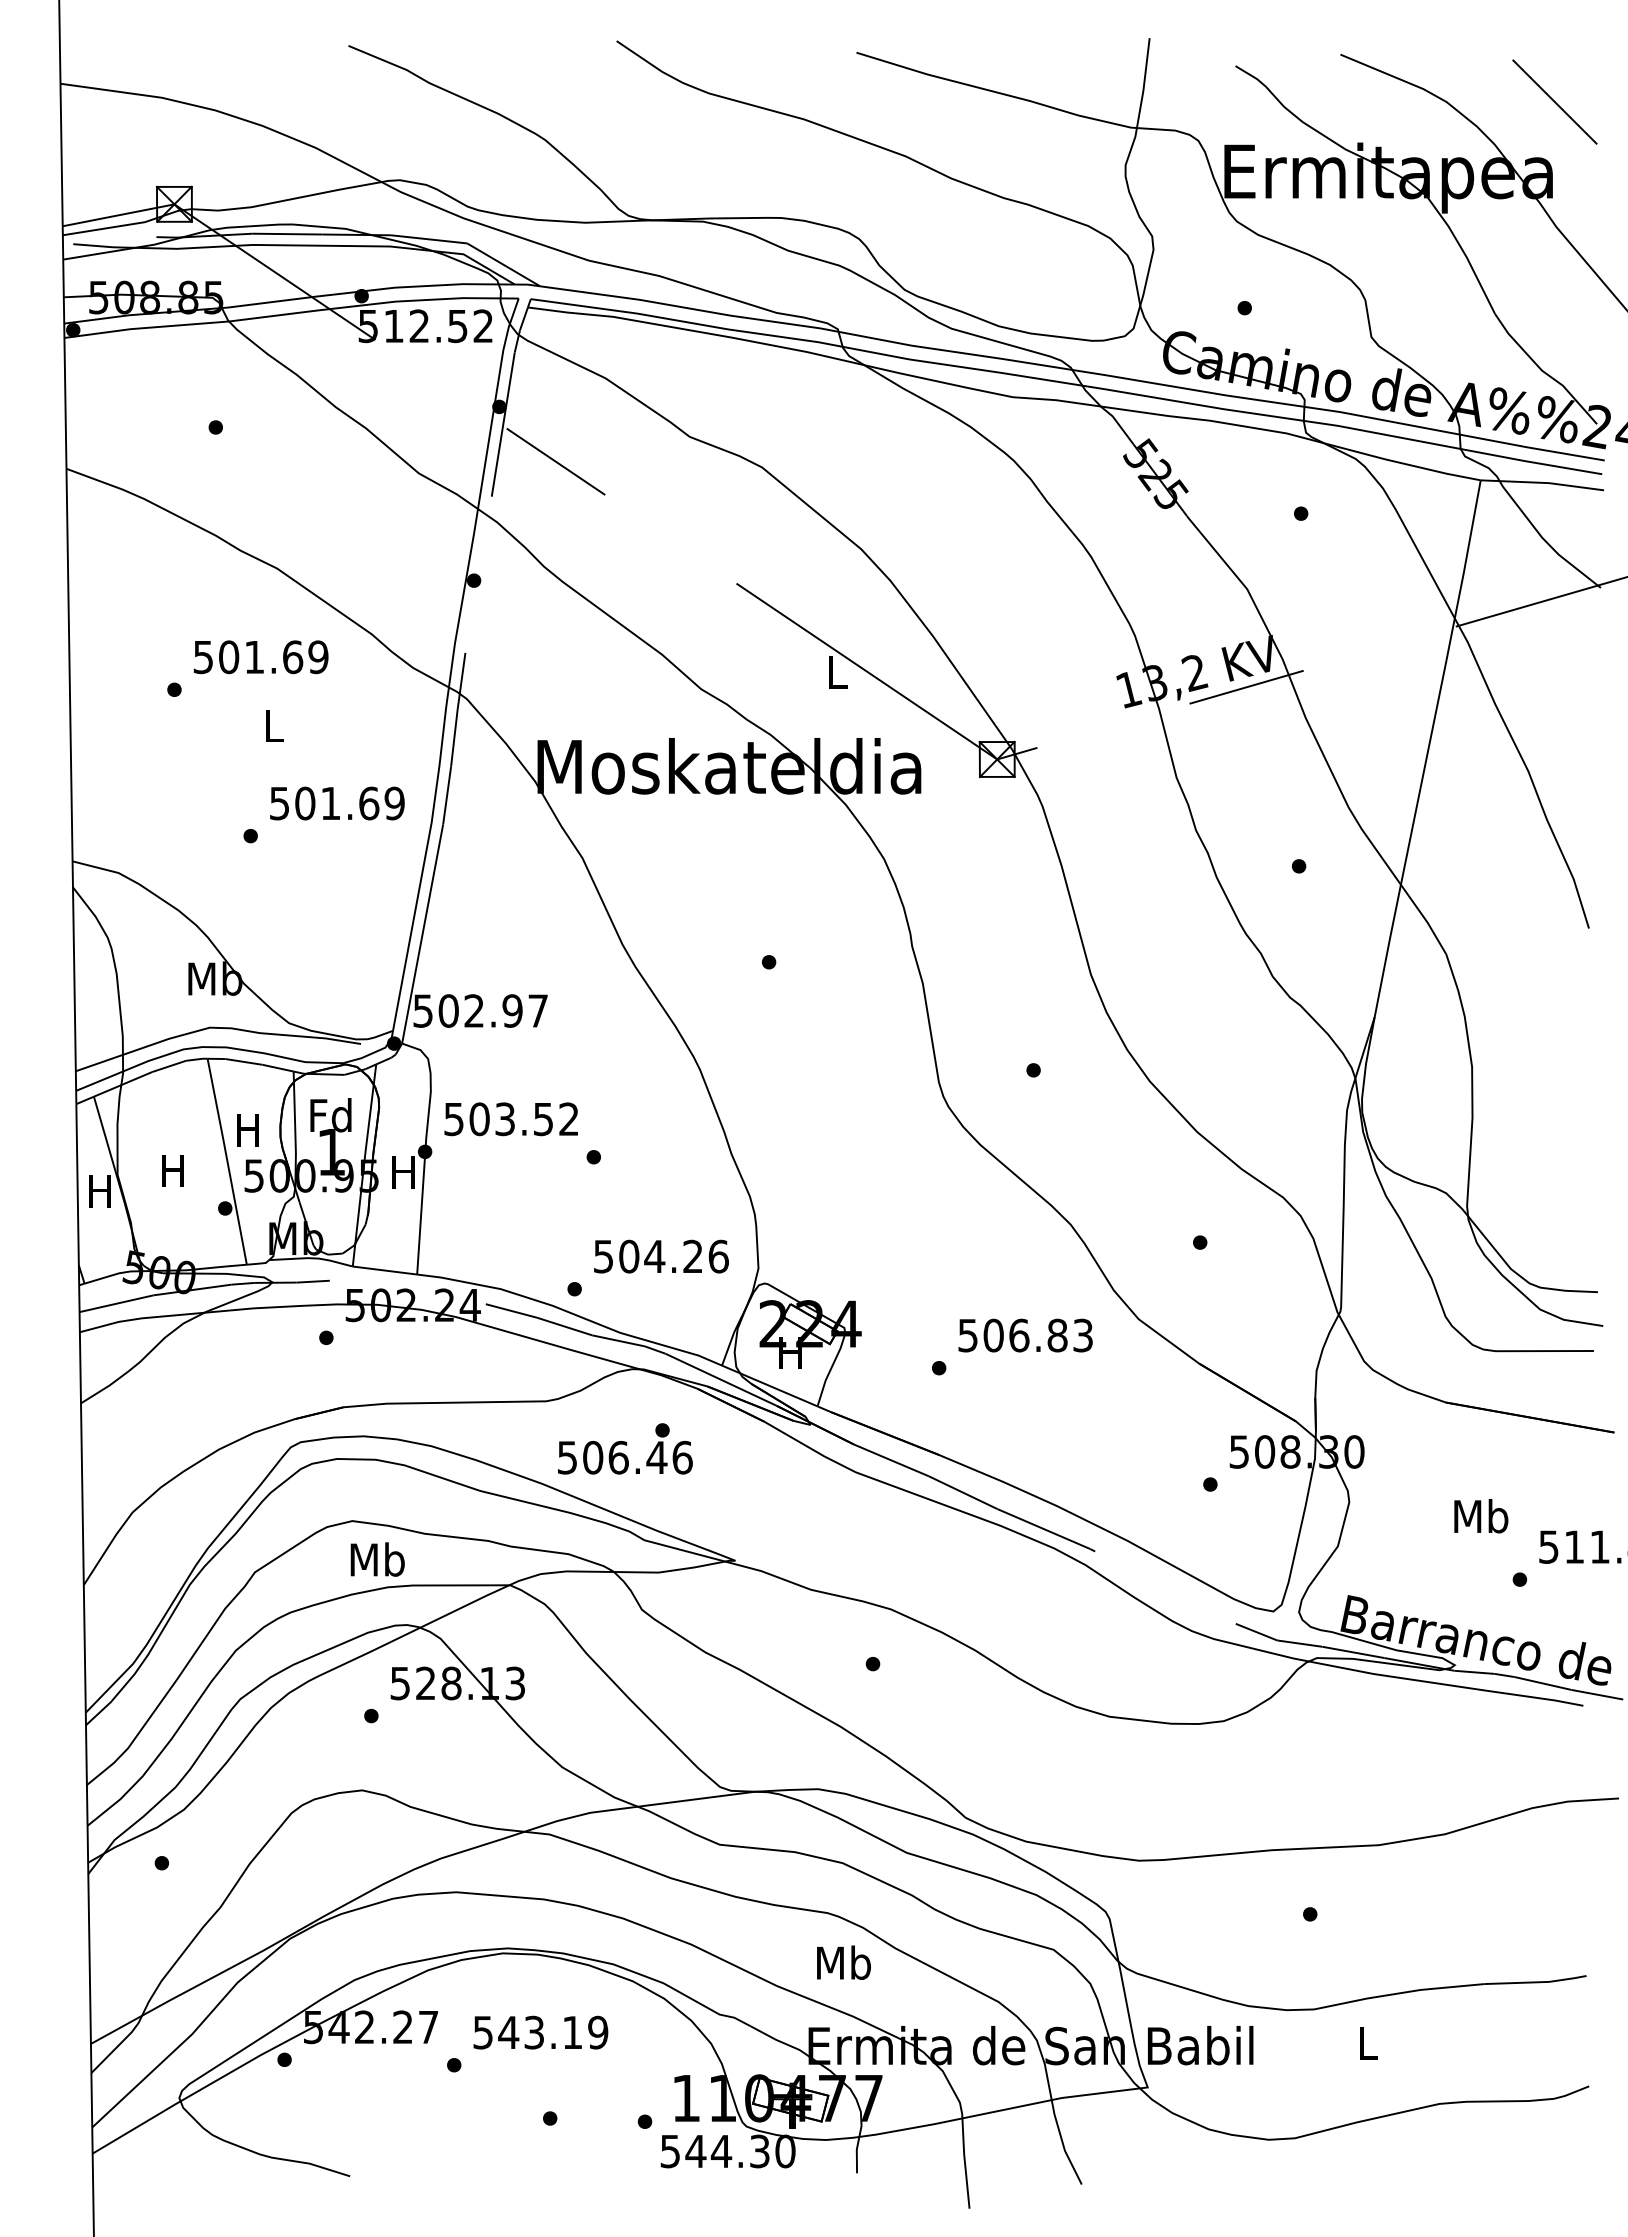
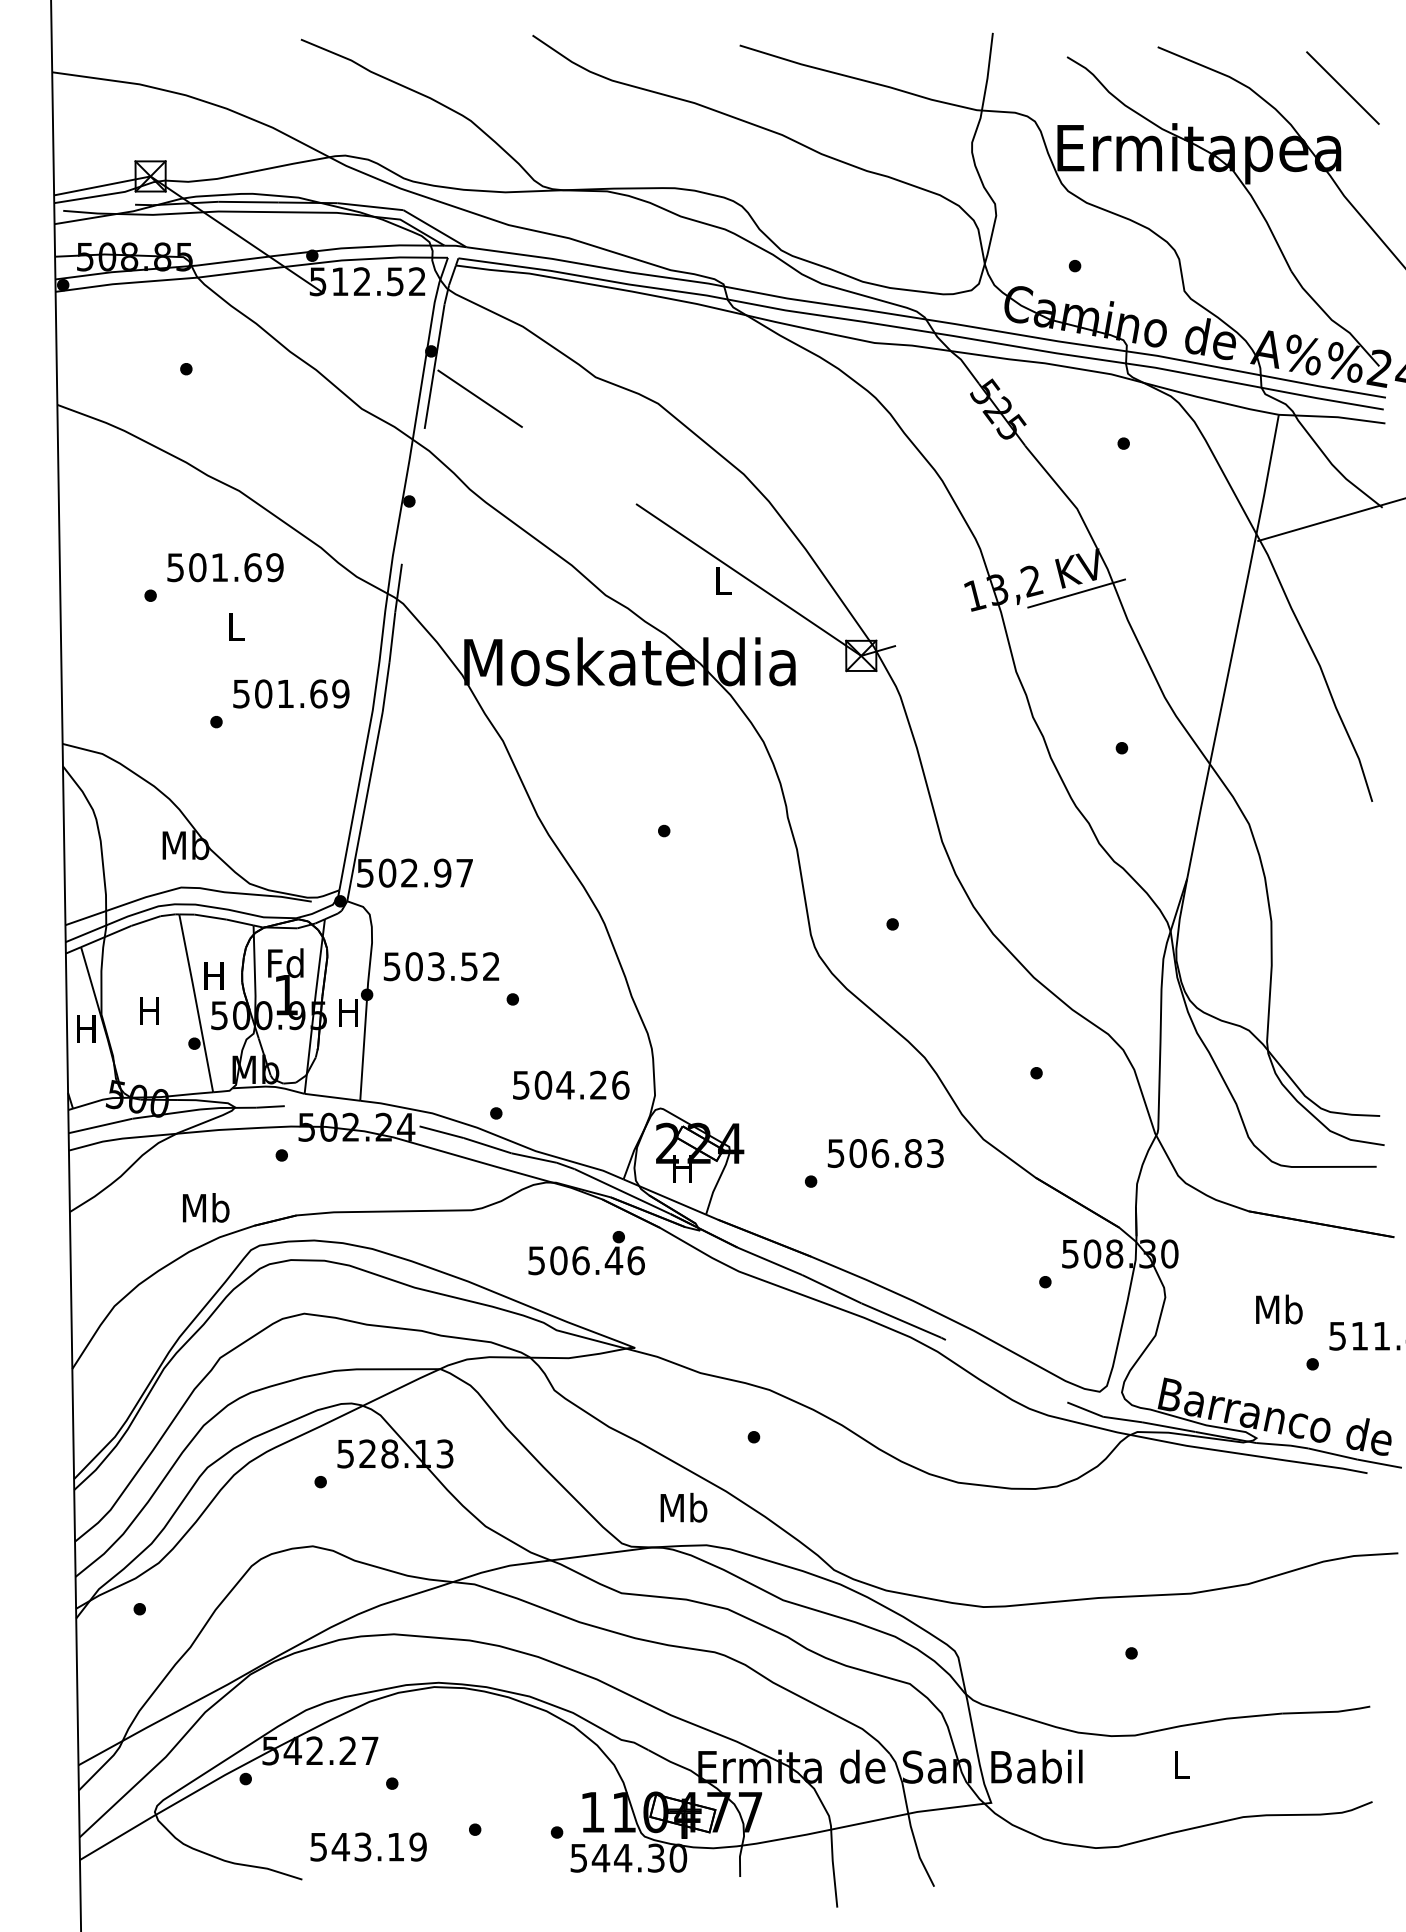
text: (625, 1448) -> (586, 1252), moved
text: (377, 1559) -> (205, 1207), moved
text: (843, 1962) -> (683, 1507), moved
text: (540, 2032) -> (368, 1846), moved

